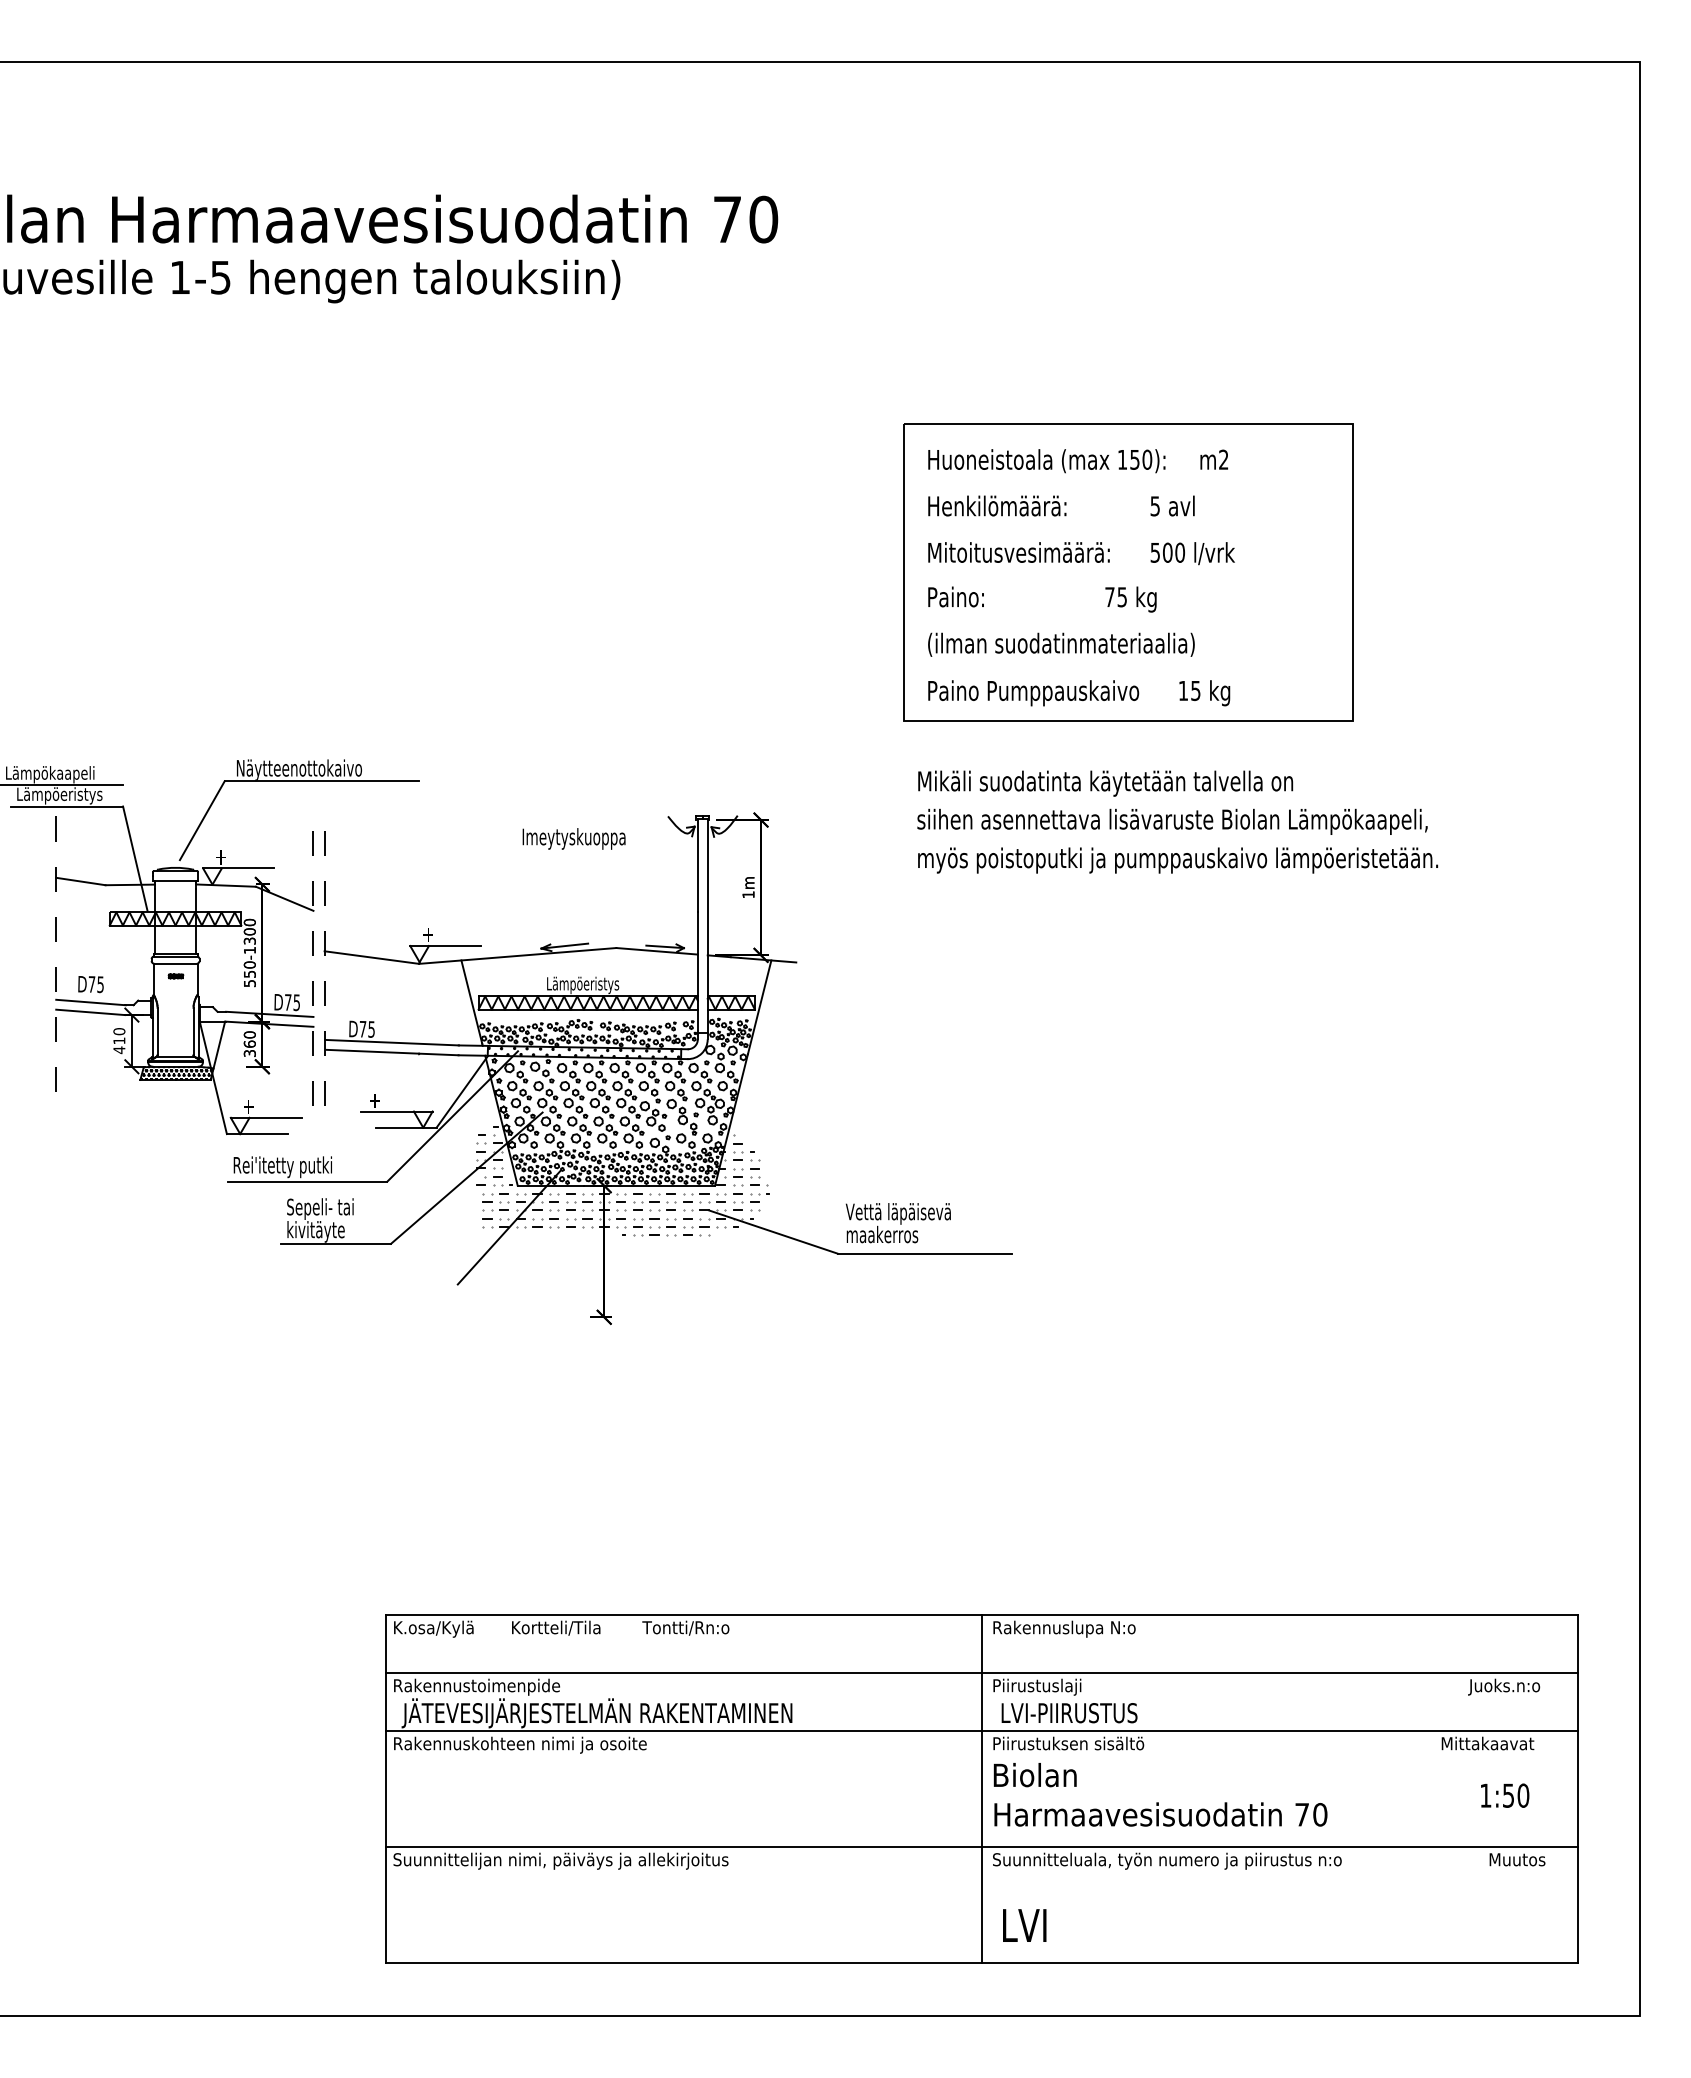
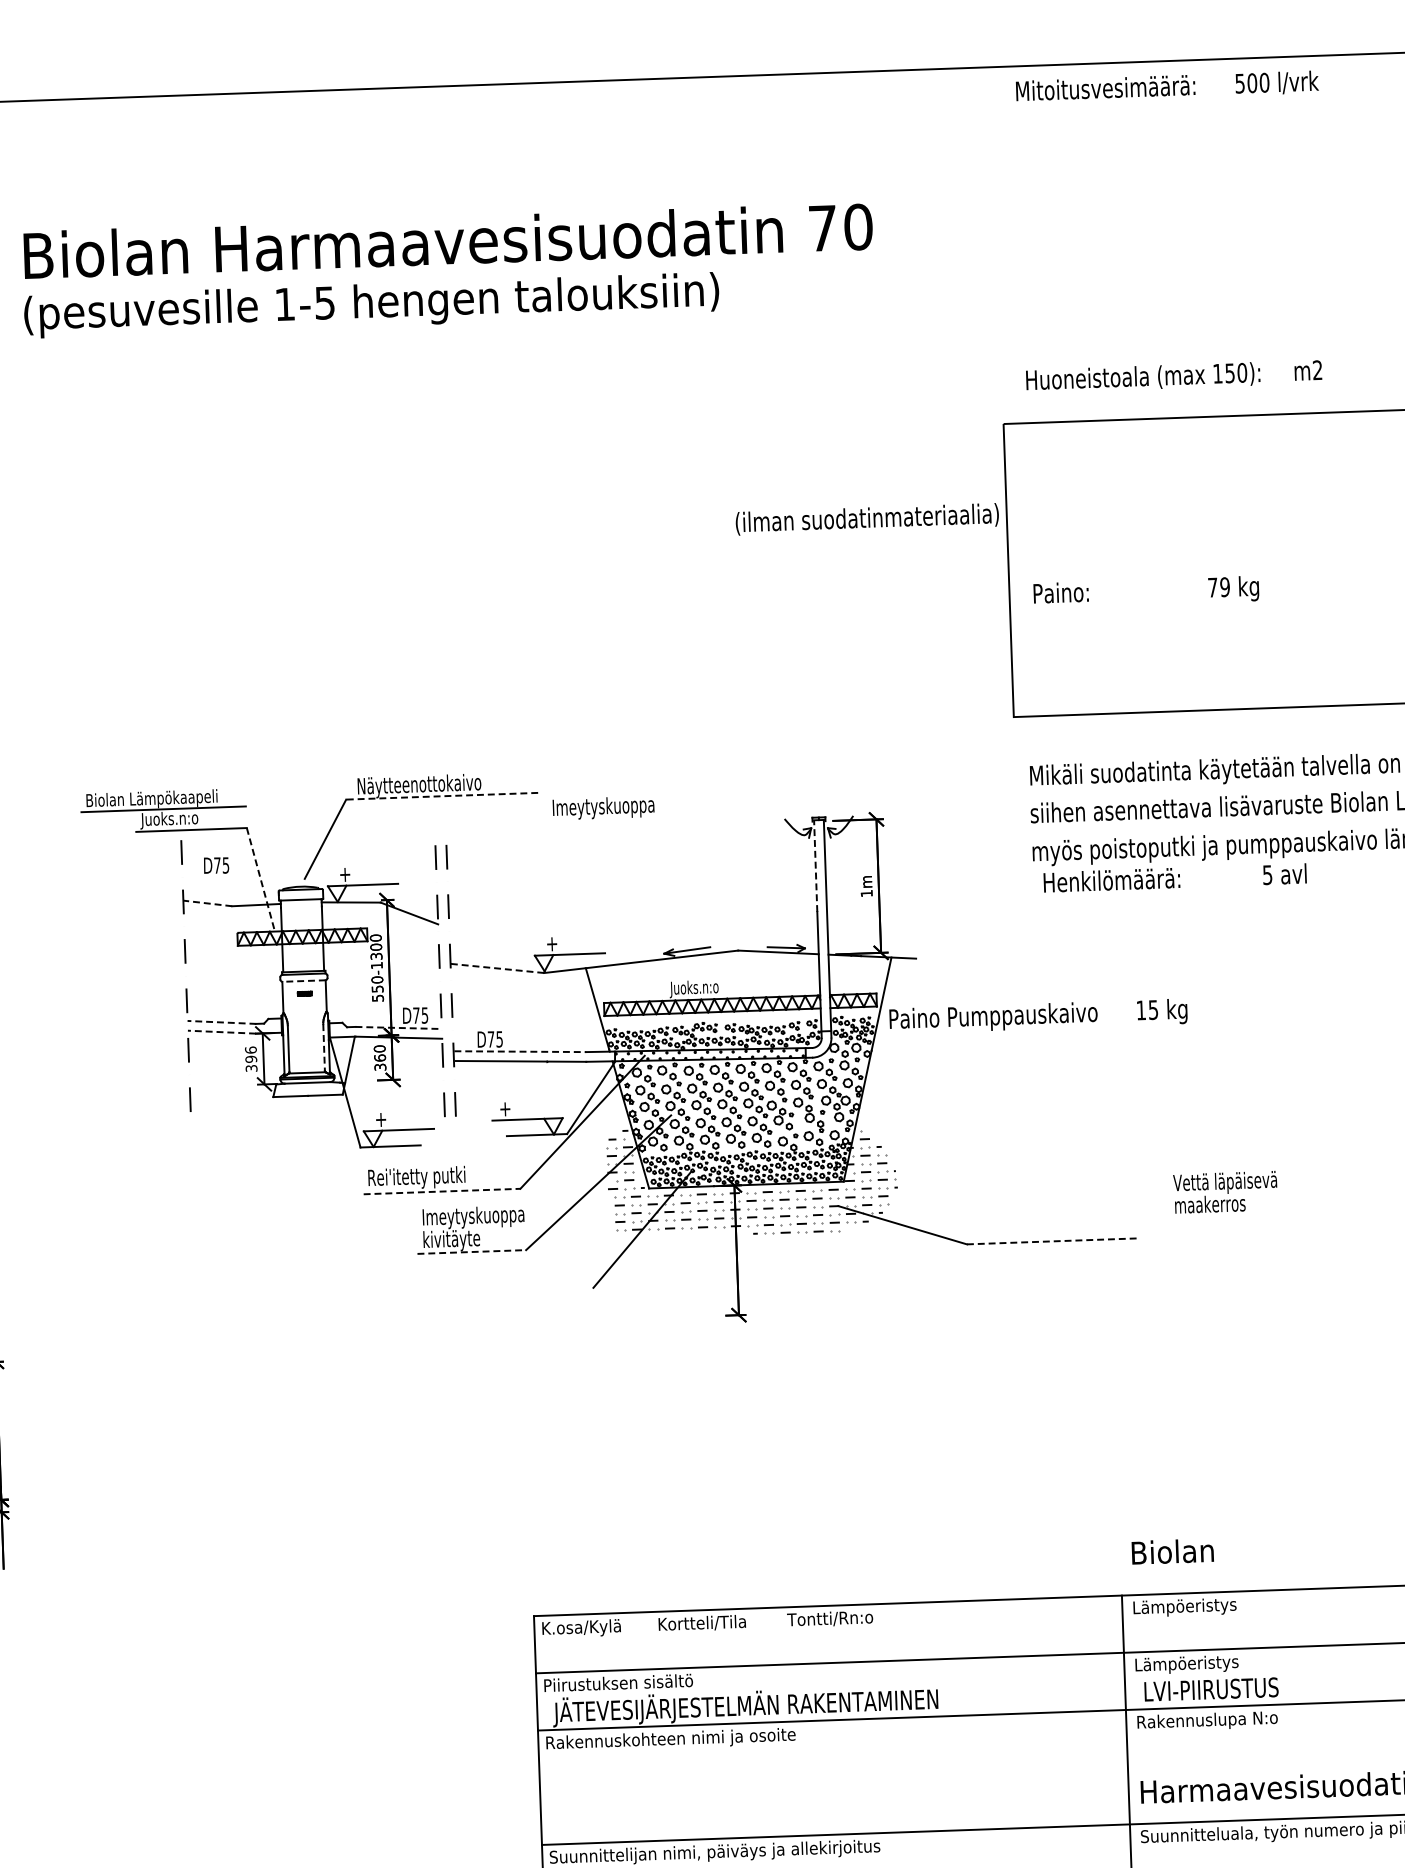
text: (1077, 461) -> (1173, 376), moved
text: (1061, 505) -> (1175, 877), moved
text: (1081, 553) -> (1167, 86), moved
text: (1122, 596) -> (1225, 586), 75 -> 79
text: (1061, 644) -> (867, 519), moved
text: (1079, 693) -> (1038, 1016), moved
line: (321, 781) -> (441, 796), solid -> dashed
text: (58, 795) -> (182, 819), Lämpöeristys -> Juoks.n:o
text: (573, 838) -> (603, 807), moved
line: (135, 858) -> (260, 878), solid -> dashed
line: (697, 865) -> (815, 866), solid -> dashed
line: (80, 881) -> (207, 903), solid -> dashed
line: (371, 957) -> (497, 968), solid -> dashed
line: (175, 963) -> (303, 981), solid -> dashed
text: (90, 984) -> (215, 865), moved
text: (582, 984) -> (706, 987), Lämpöeristys -> Juoks.n:o
line: (91, 1002) -> (222, 1022), solid -> dashed
line: (90, 1012) -> (221, 1032), solid -> dashed
line: (269, 1014) -> (398, 1028), solid -> dashed
line: (193, 1031) -> (324, 1047), solid -> dashed
text: (119, 1041) -> (251, 1059), 410 -> 396
line: (392, 1042) -> (520, 1051), solid -> dashed
hatch: (176, 1072) -> (308, 1088), removed
line: (308, 1181) -> (442, 1191), solid -> dashed
text: (338, 1208) -> (473, 1217), Sepeli- tai -> Imeytyskuoppa
text: (897, 1223) -> (1224, 1192), moved
line: (336, 1243) -> (472, 1251), solid -> dashed
line: (925, 1253) -> (1053, 1241), solid -> dashed
text: (1065, 1628) -> (1204, 1606), Rakennuslupa N:o -> Lämpöeristys
text: (477, 1686) -> (626, 1683), Rakennustoimenpide -> Piirustuksen sisältö
text: (1046, 1686) -> (1187, 1664), Piirustuslaji -> Lämpöeristys
text: (1069, 1744) -> (1212, 1720), Piirustuksen sisältö -> Rakennuslupa N:o
text: (1034, 1775) -> (1172, 1552), moved

